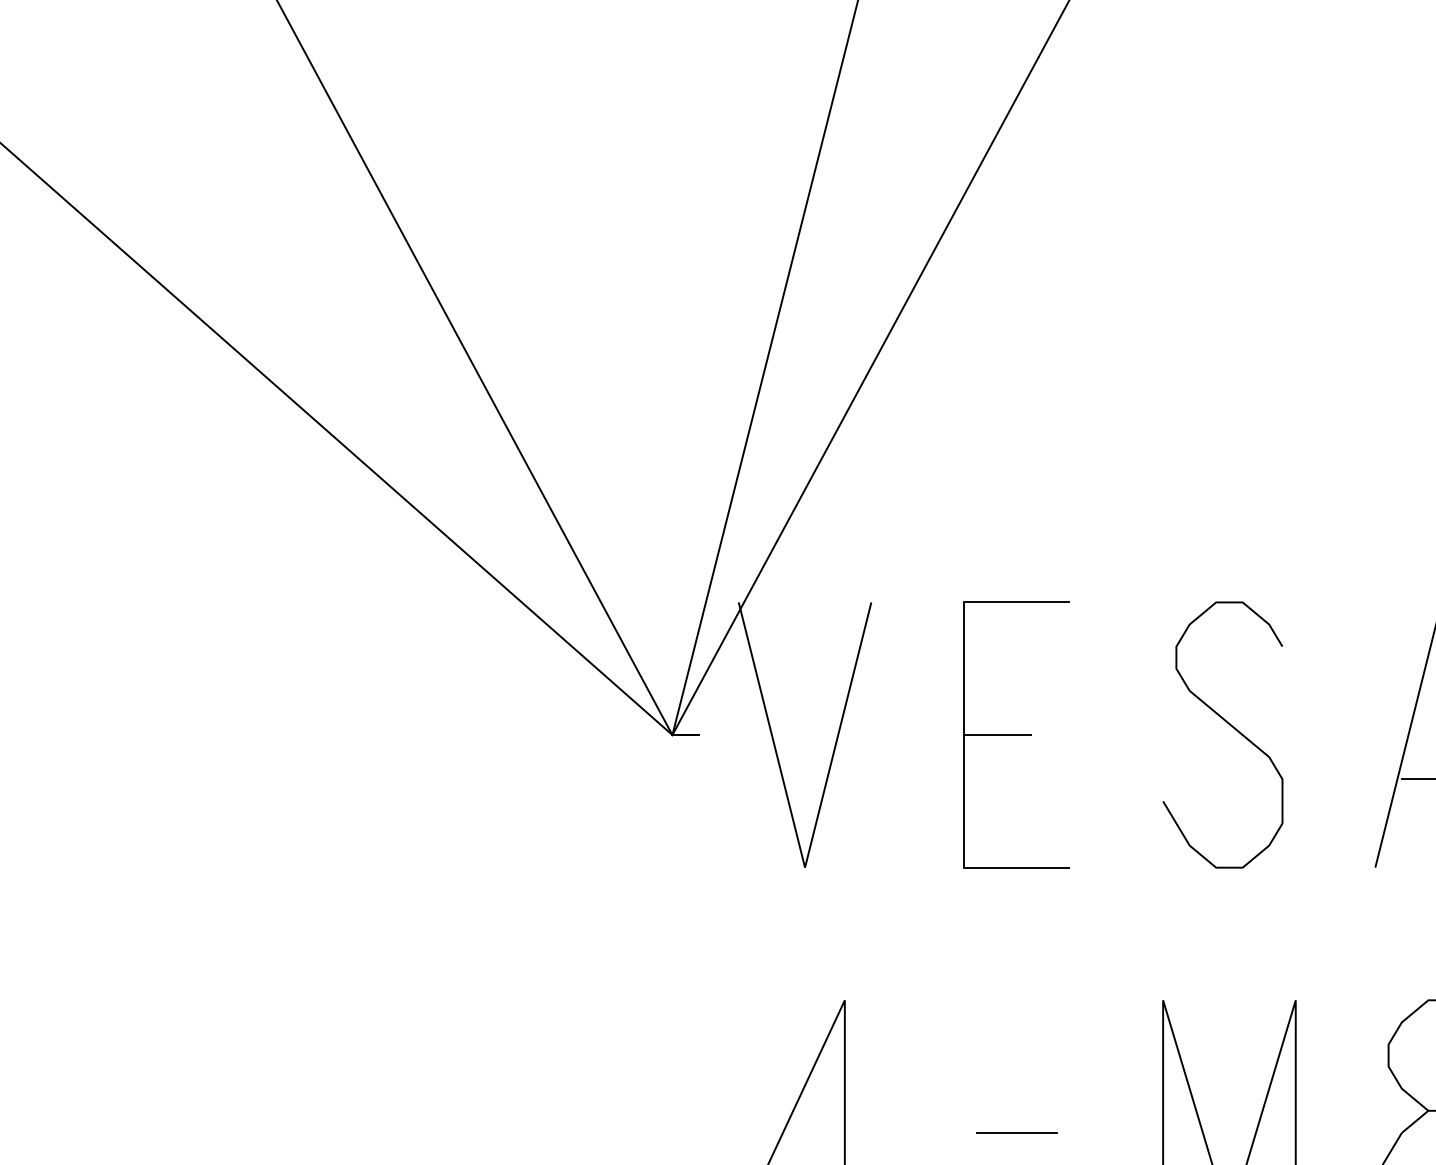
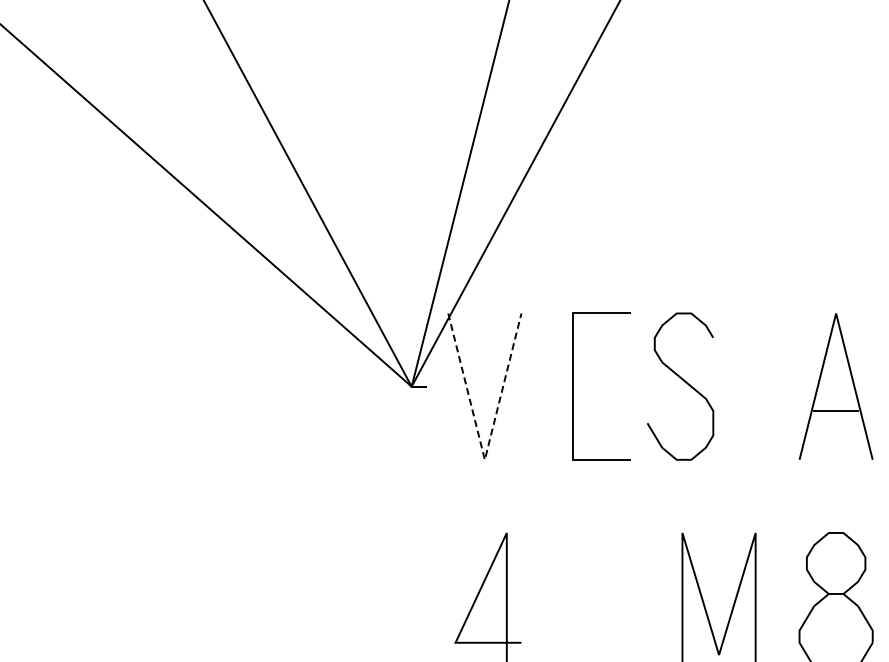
line: (996, 734) -> (590, 386), removed
part: (1223, 734) -> (680, 386), moved
line: (804, 867) -> (484, 459), solid -> dashed
line: (1016, 1133) -> (601, 606), removed

